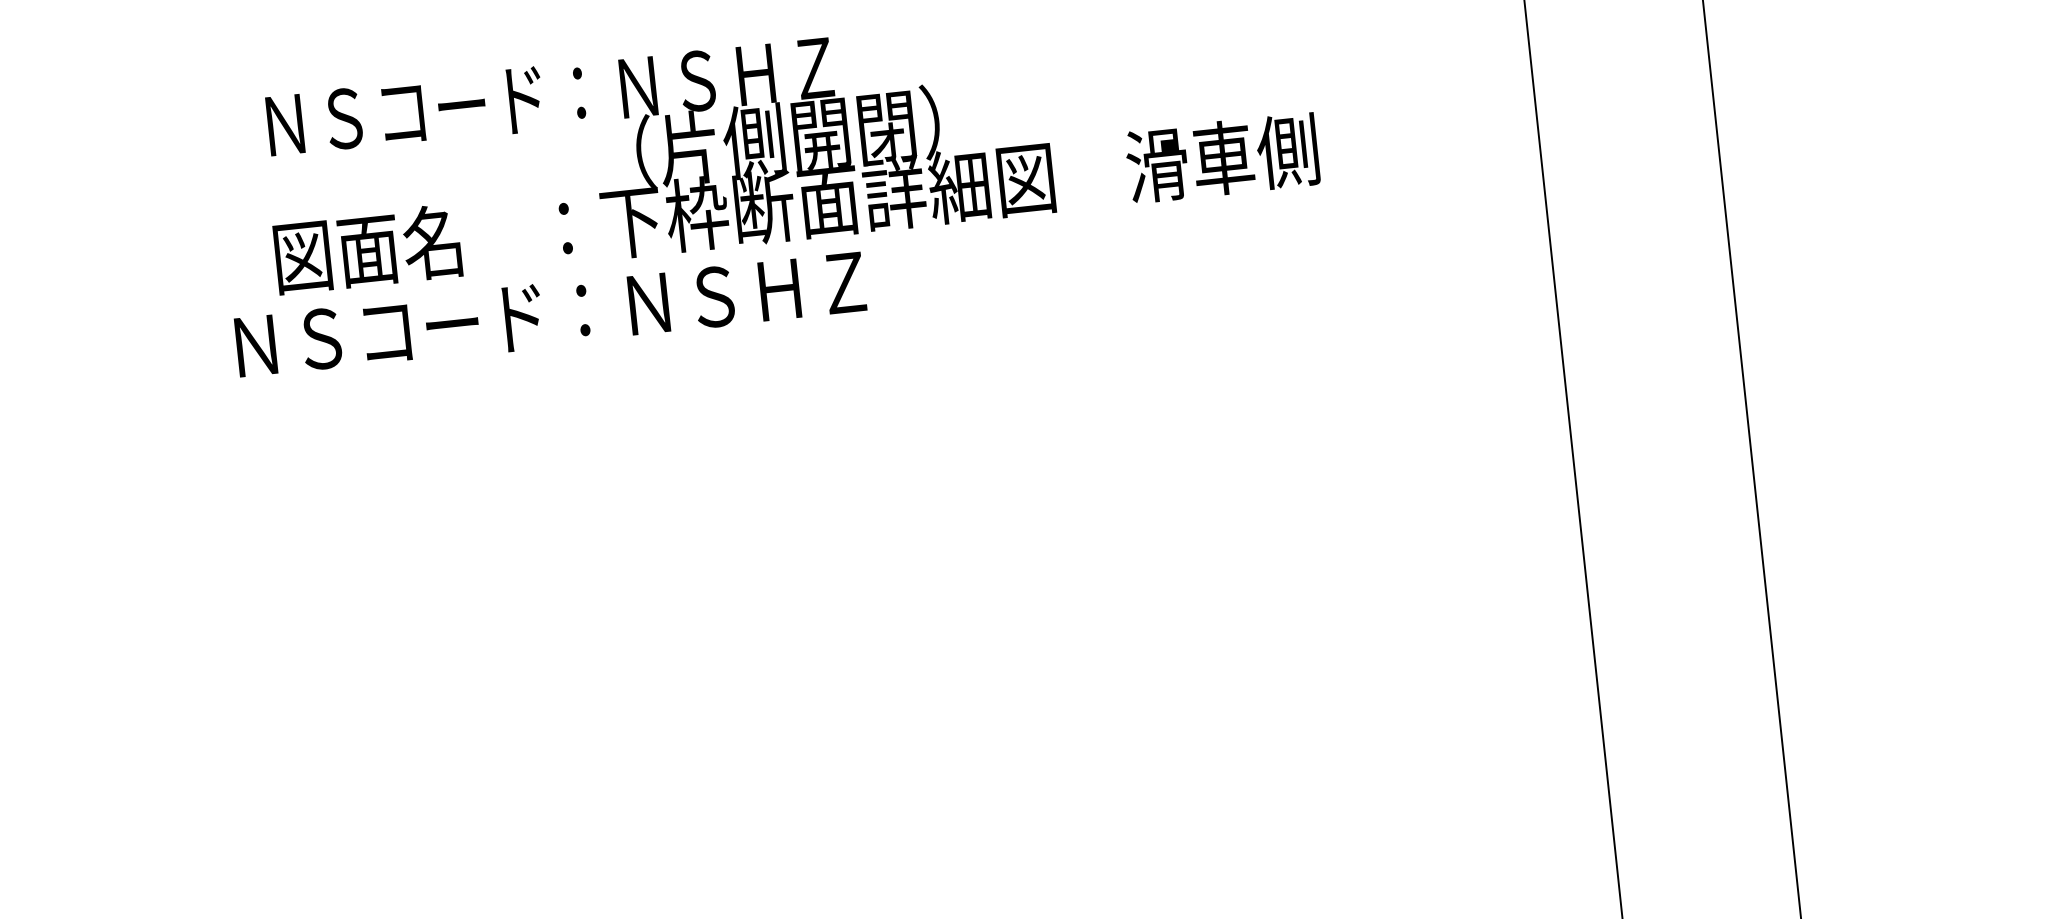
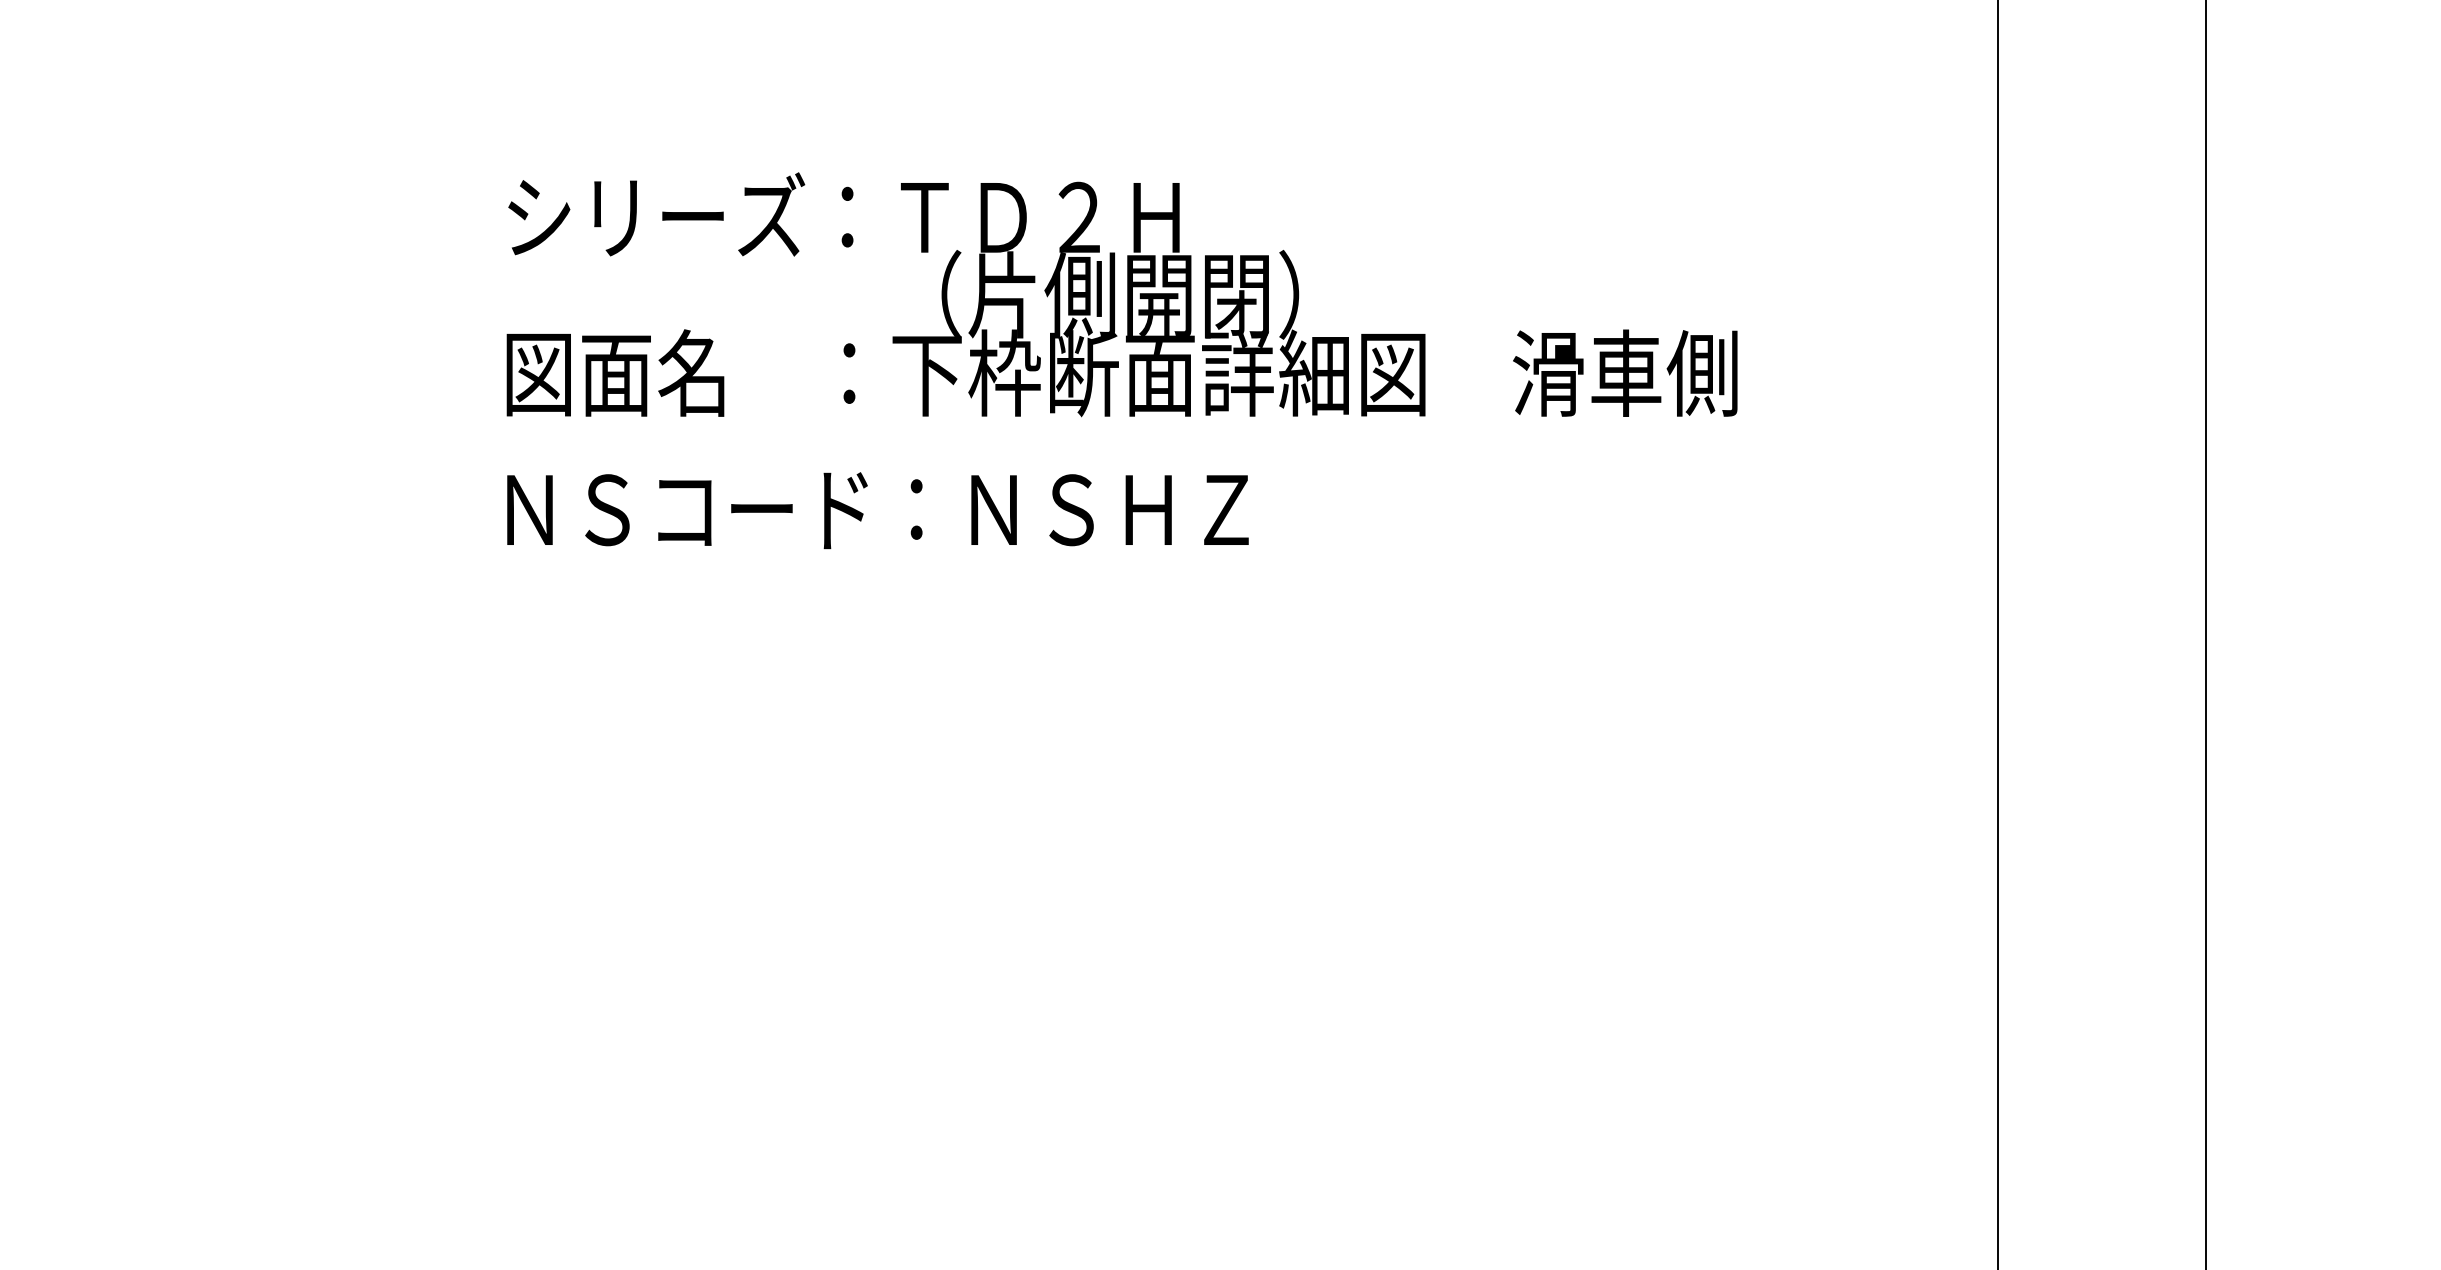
text: (547, 94) -> (844, 214), ＮＳコード：ＮＳＨＺ -> シリーズ：ＴＤ２Ｈ
text: (550, 314) -> (877, 510), moved

